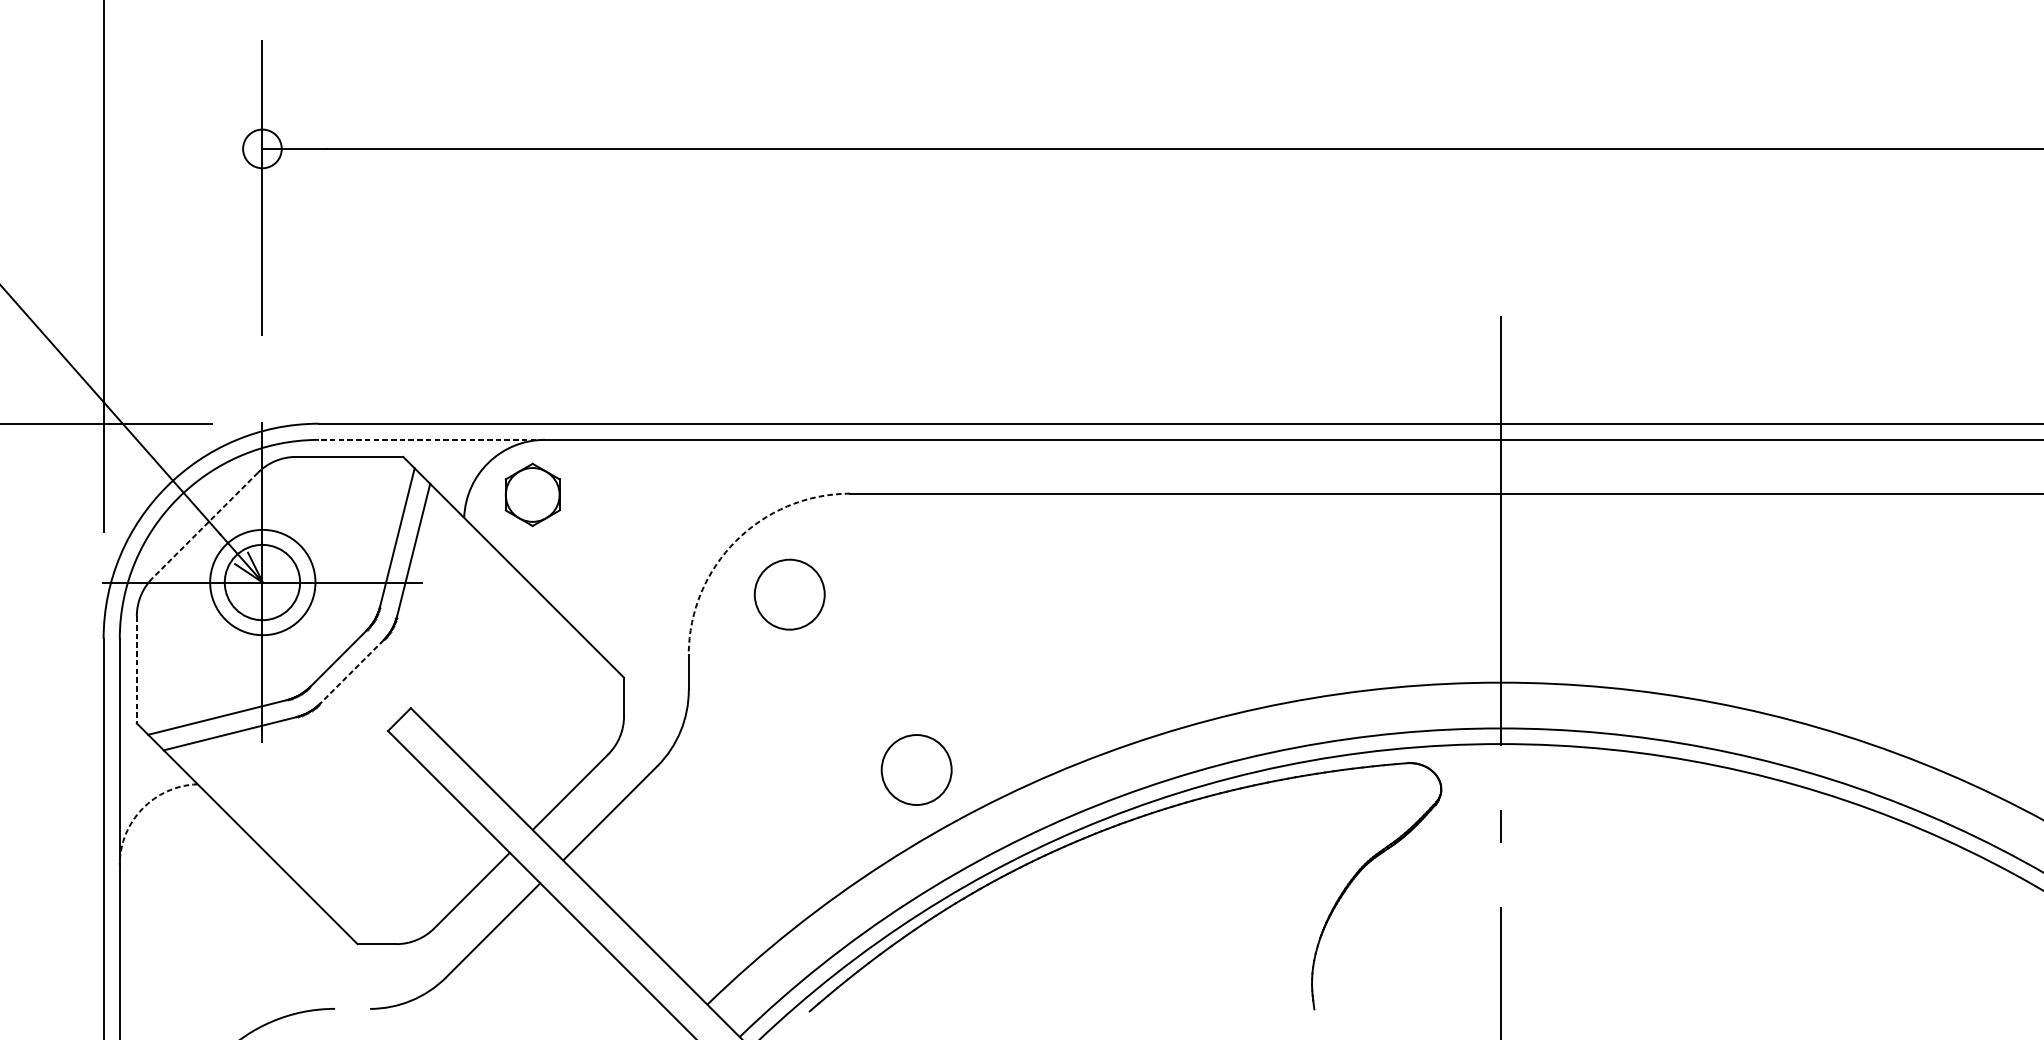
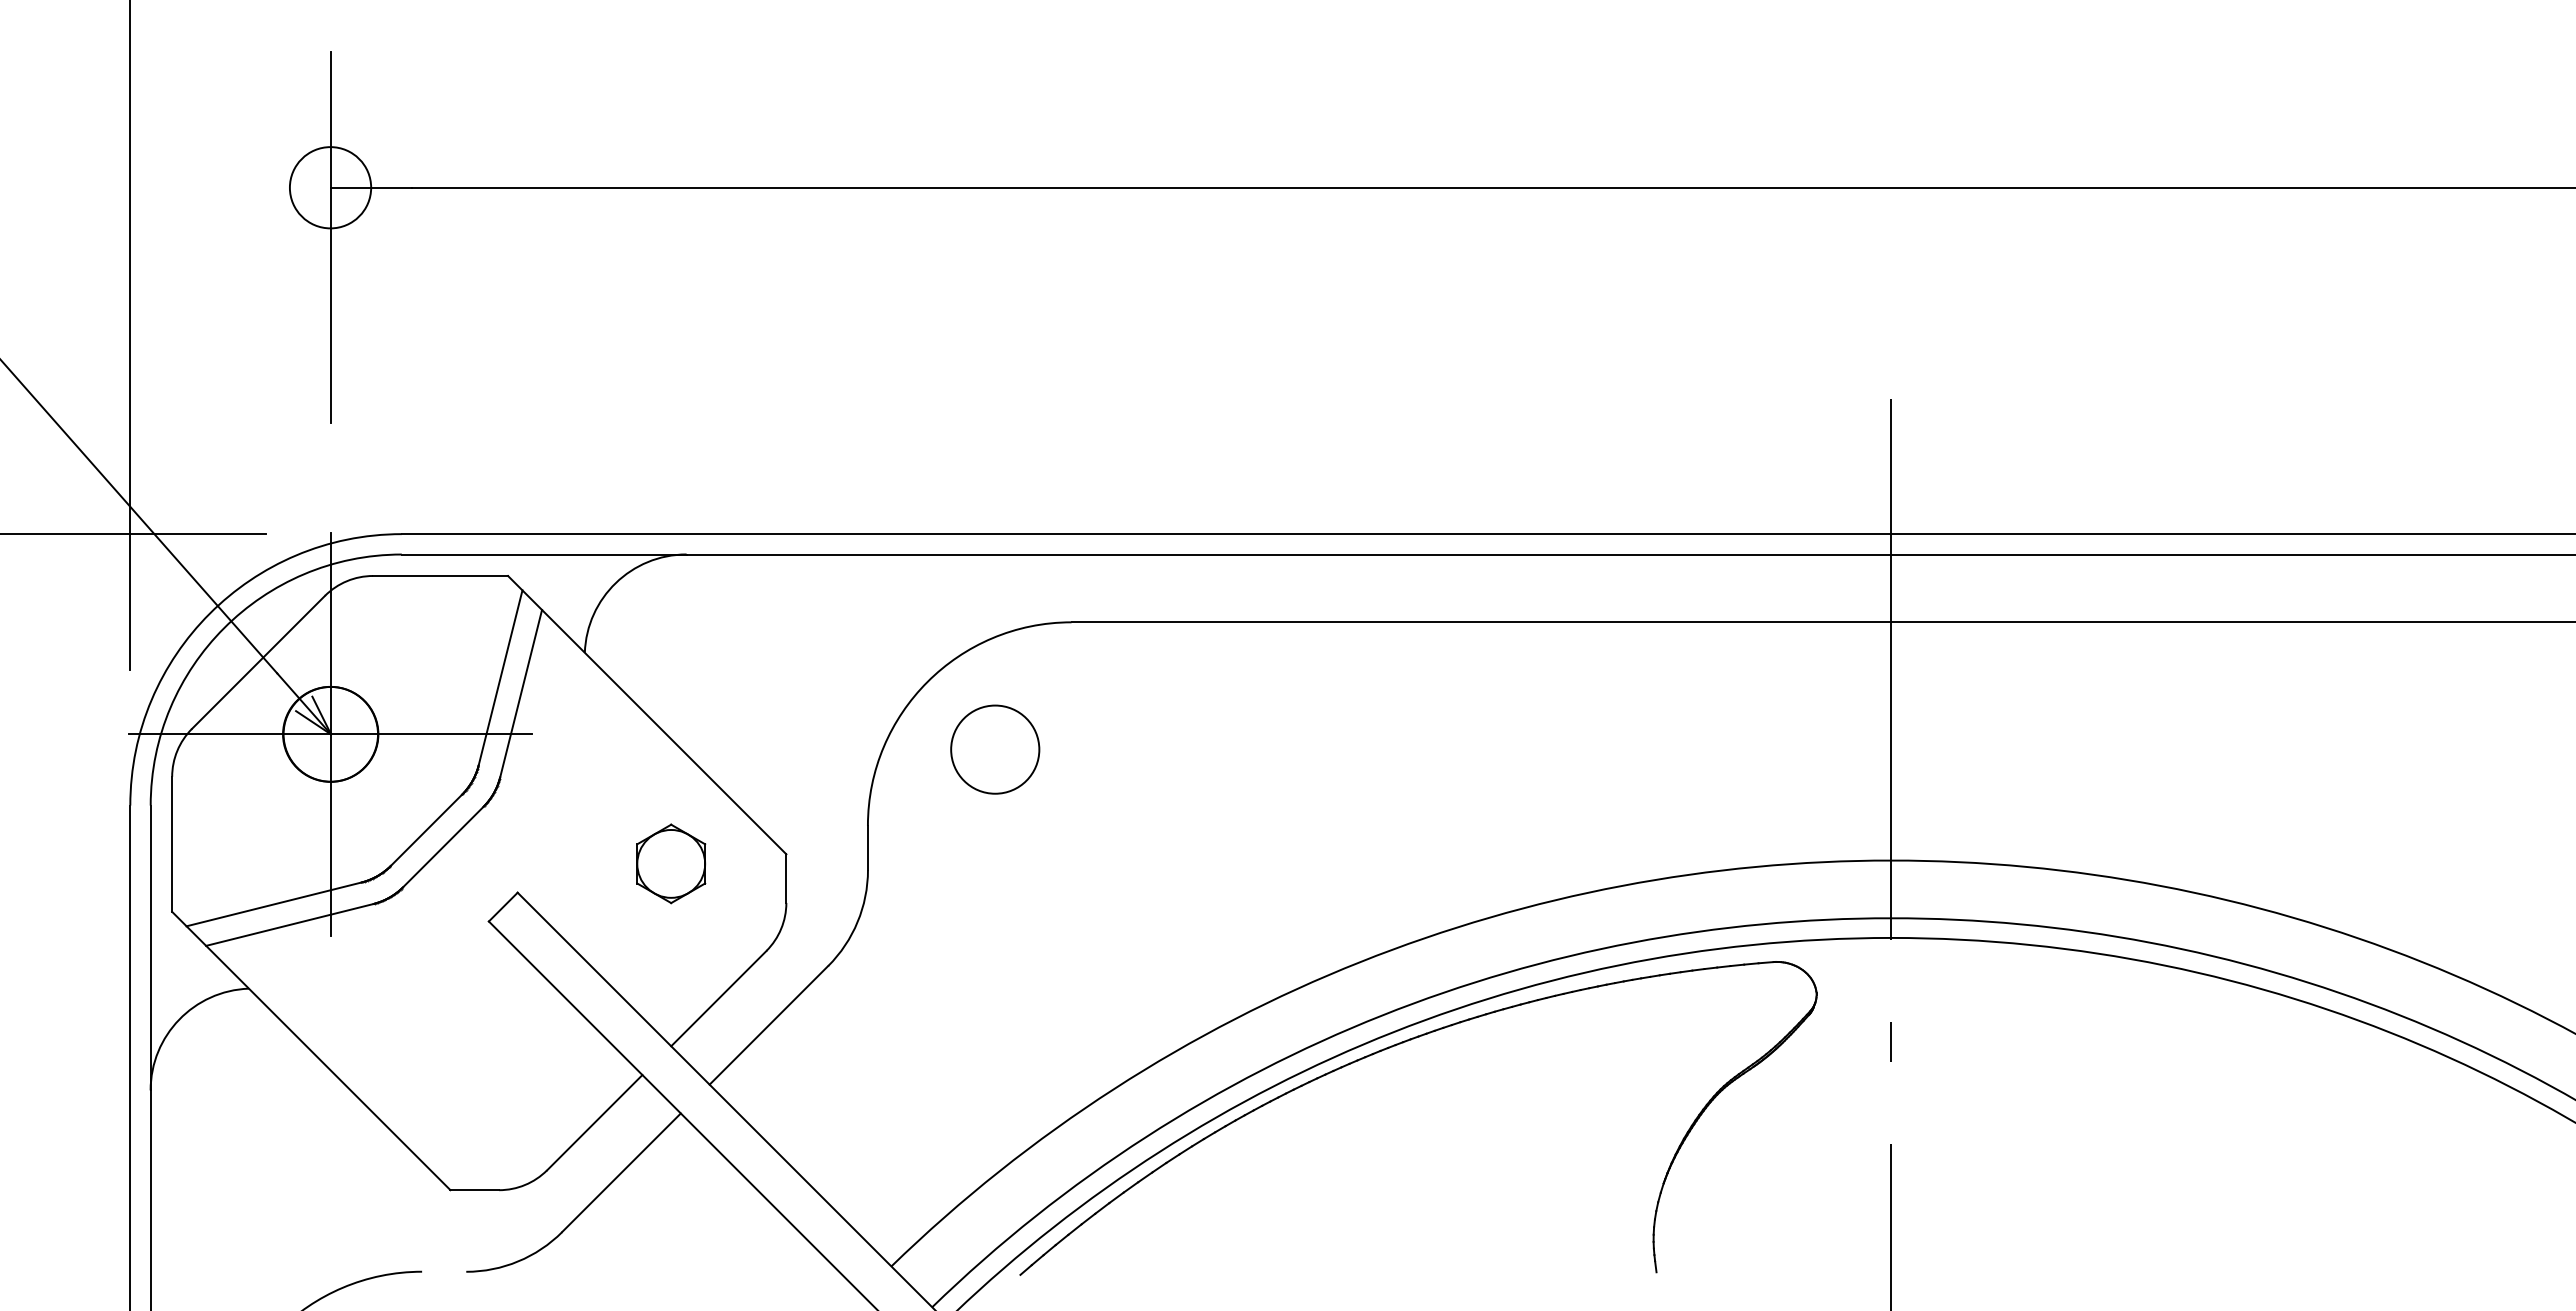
circle: (262, 148) -> (330, 187), size x1.67
line: (431, 439) -> (543, 554), dashed -> solid
part: (532, 494) -> (671, 863), moved
line: (205, 525) -> (258, 662), dashed -> solid
arc: (736, 540) -> (927, 681), dashed -> solid
circle: (262, 581) -> (330, 733), size x0.71
line: (137, 669) -> (172, 844), dashed -> solid
line: (352, 672) -> (443, 847), dashed -> solid
circle: (916, 769) -> (1155, 970), removed
arc: (142, 808) -> (179, 1019), dashed -> solid

